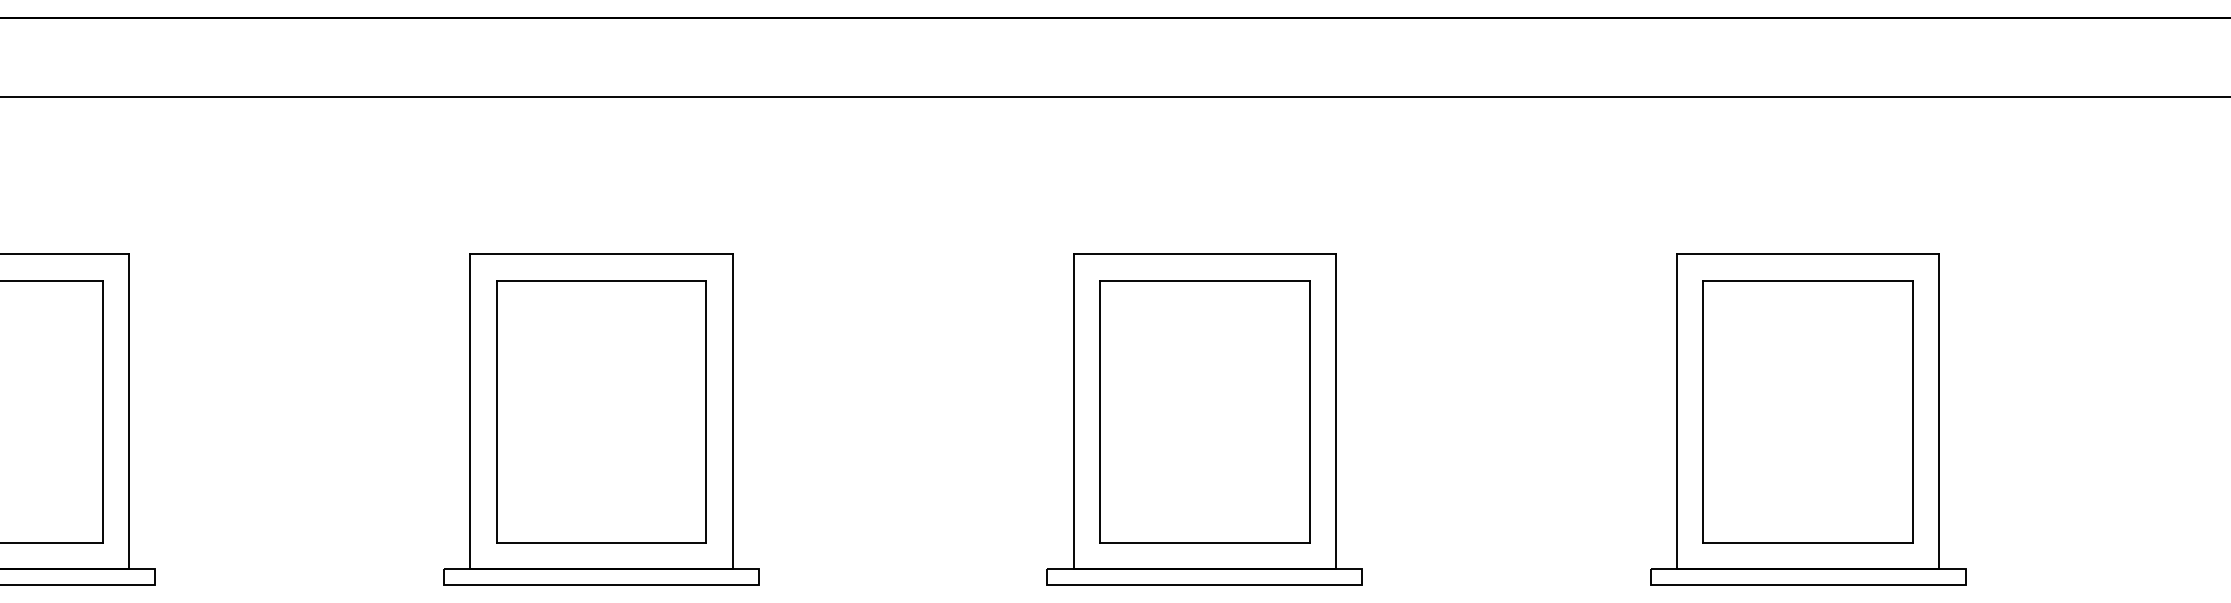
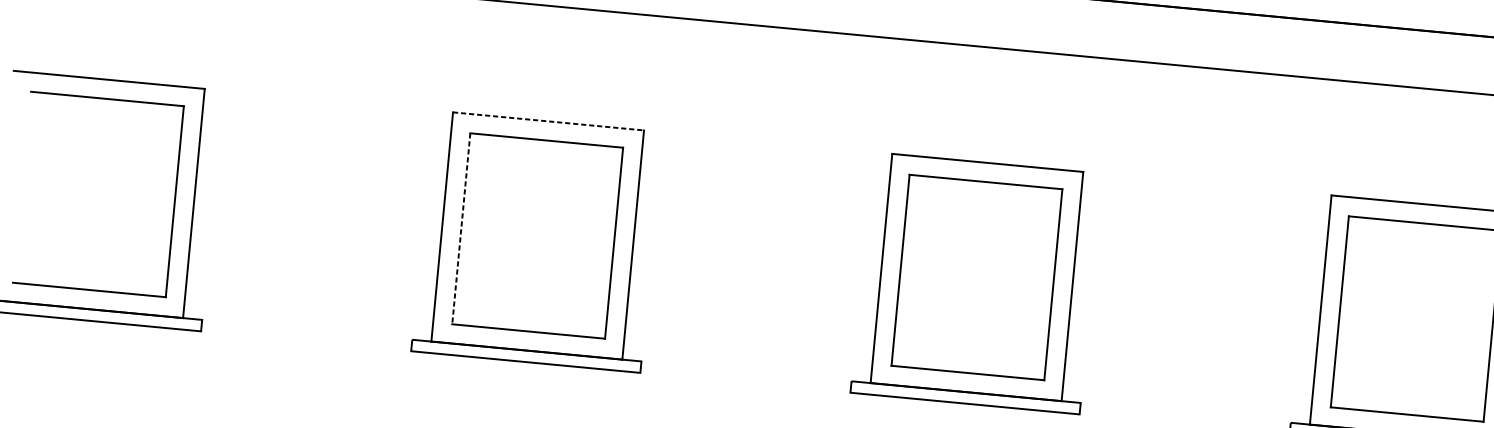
line: (601, 254) -> (548, 121), solid -> dashed
line: (496, 412) -> (461, 229), solid -> dashed

